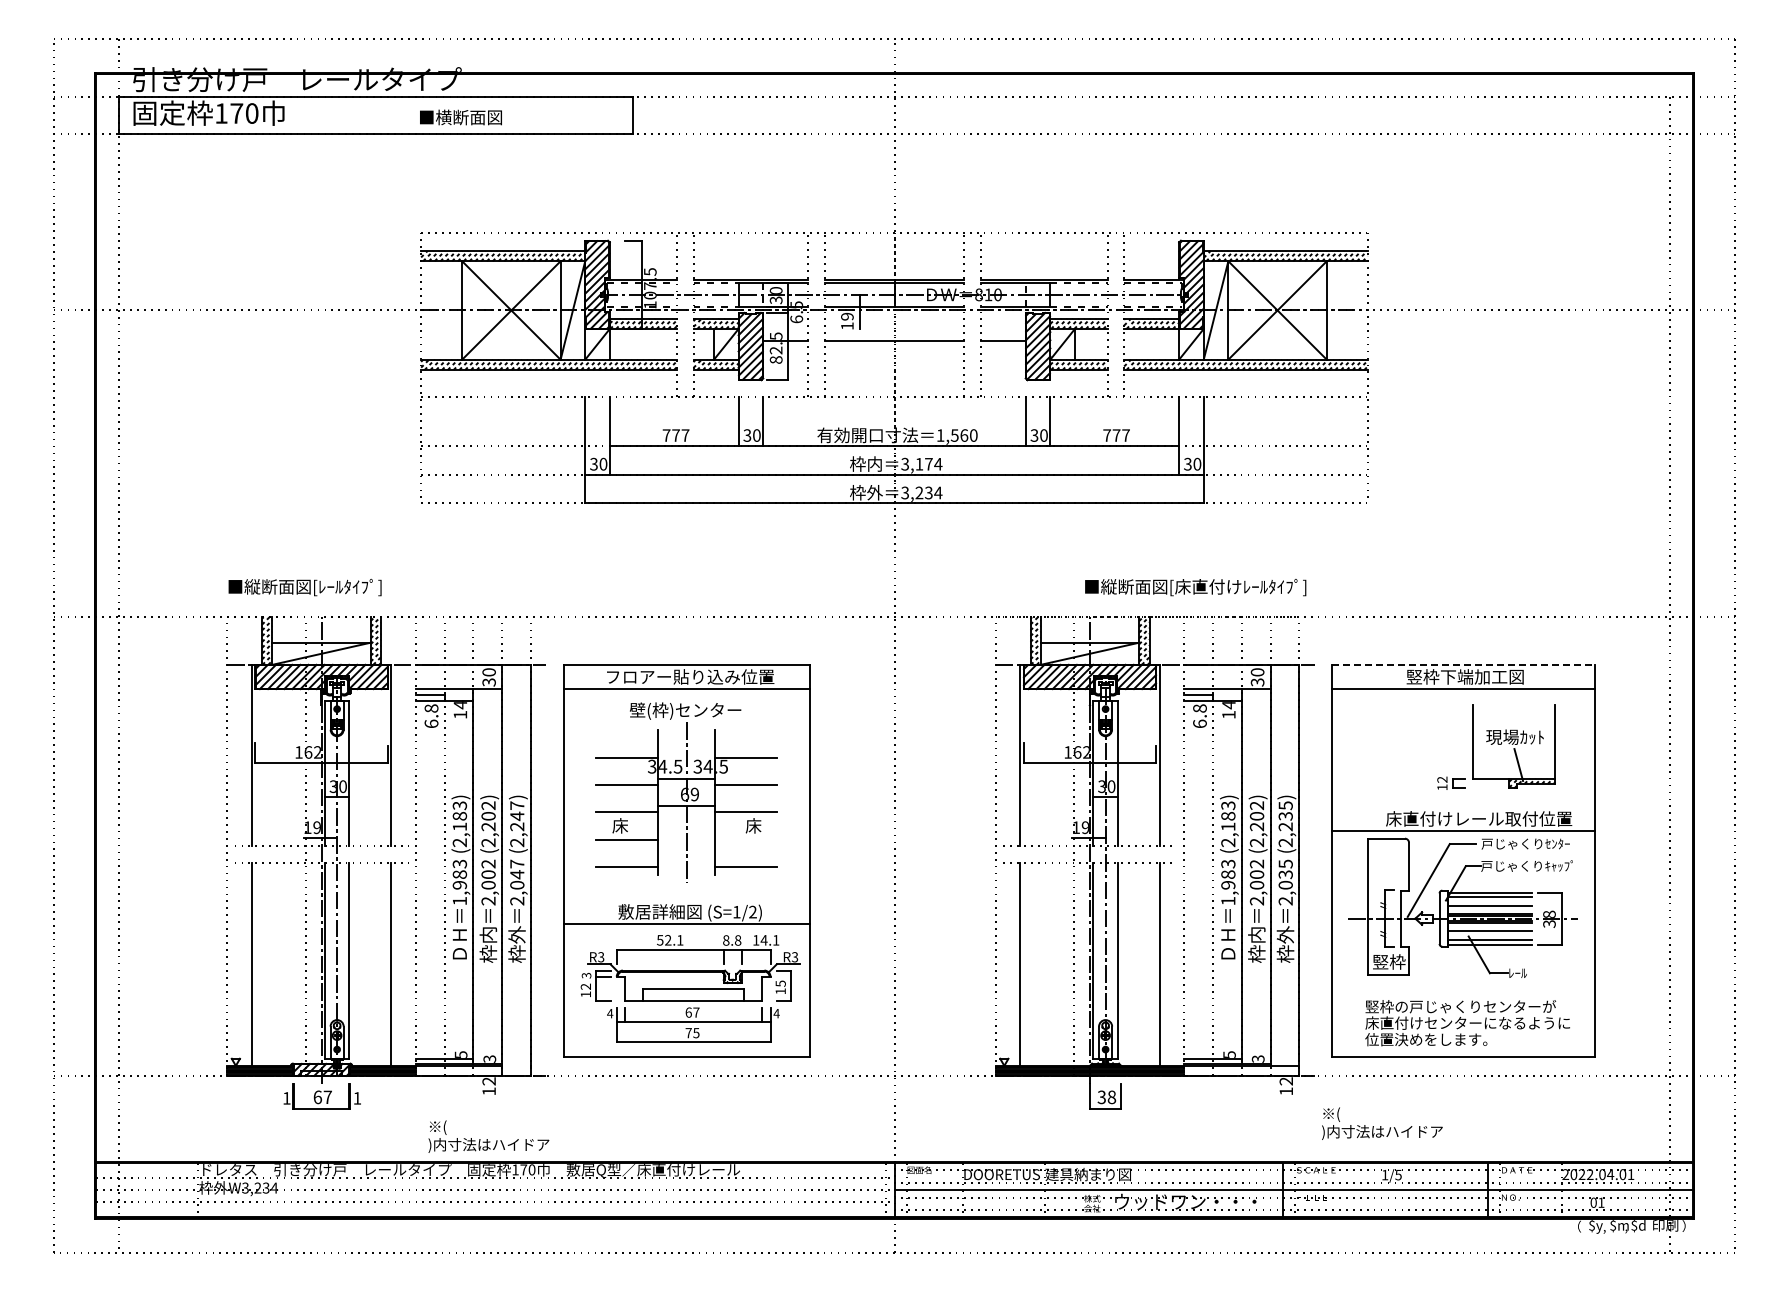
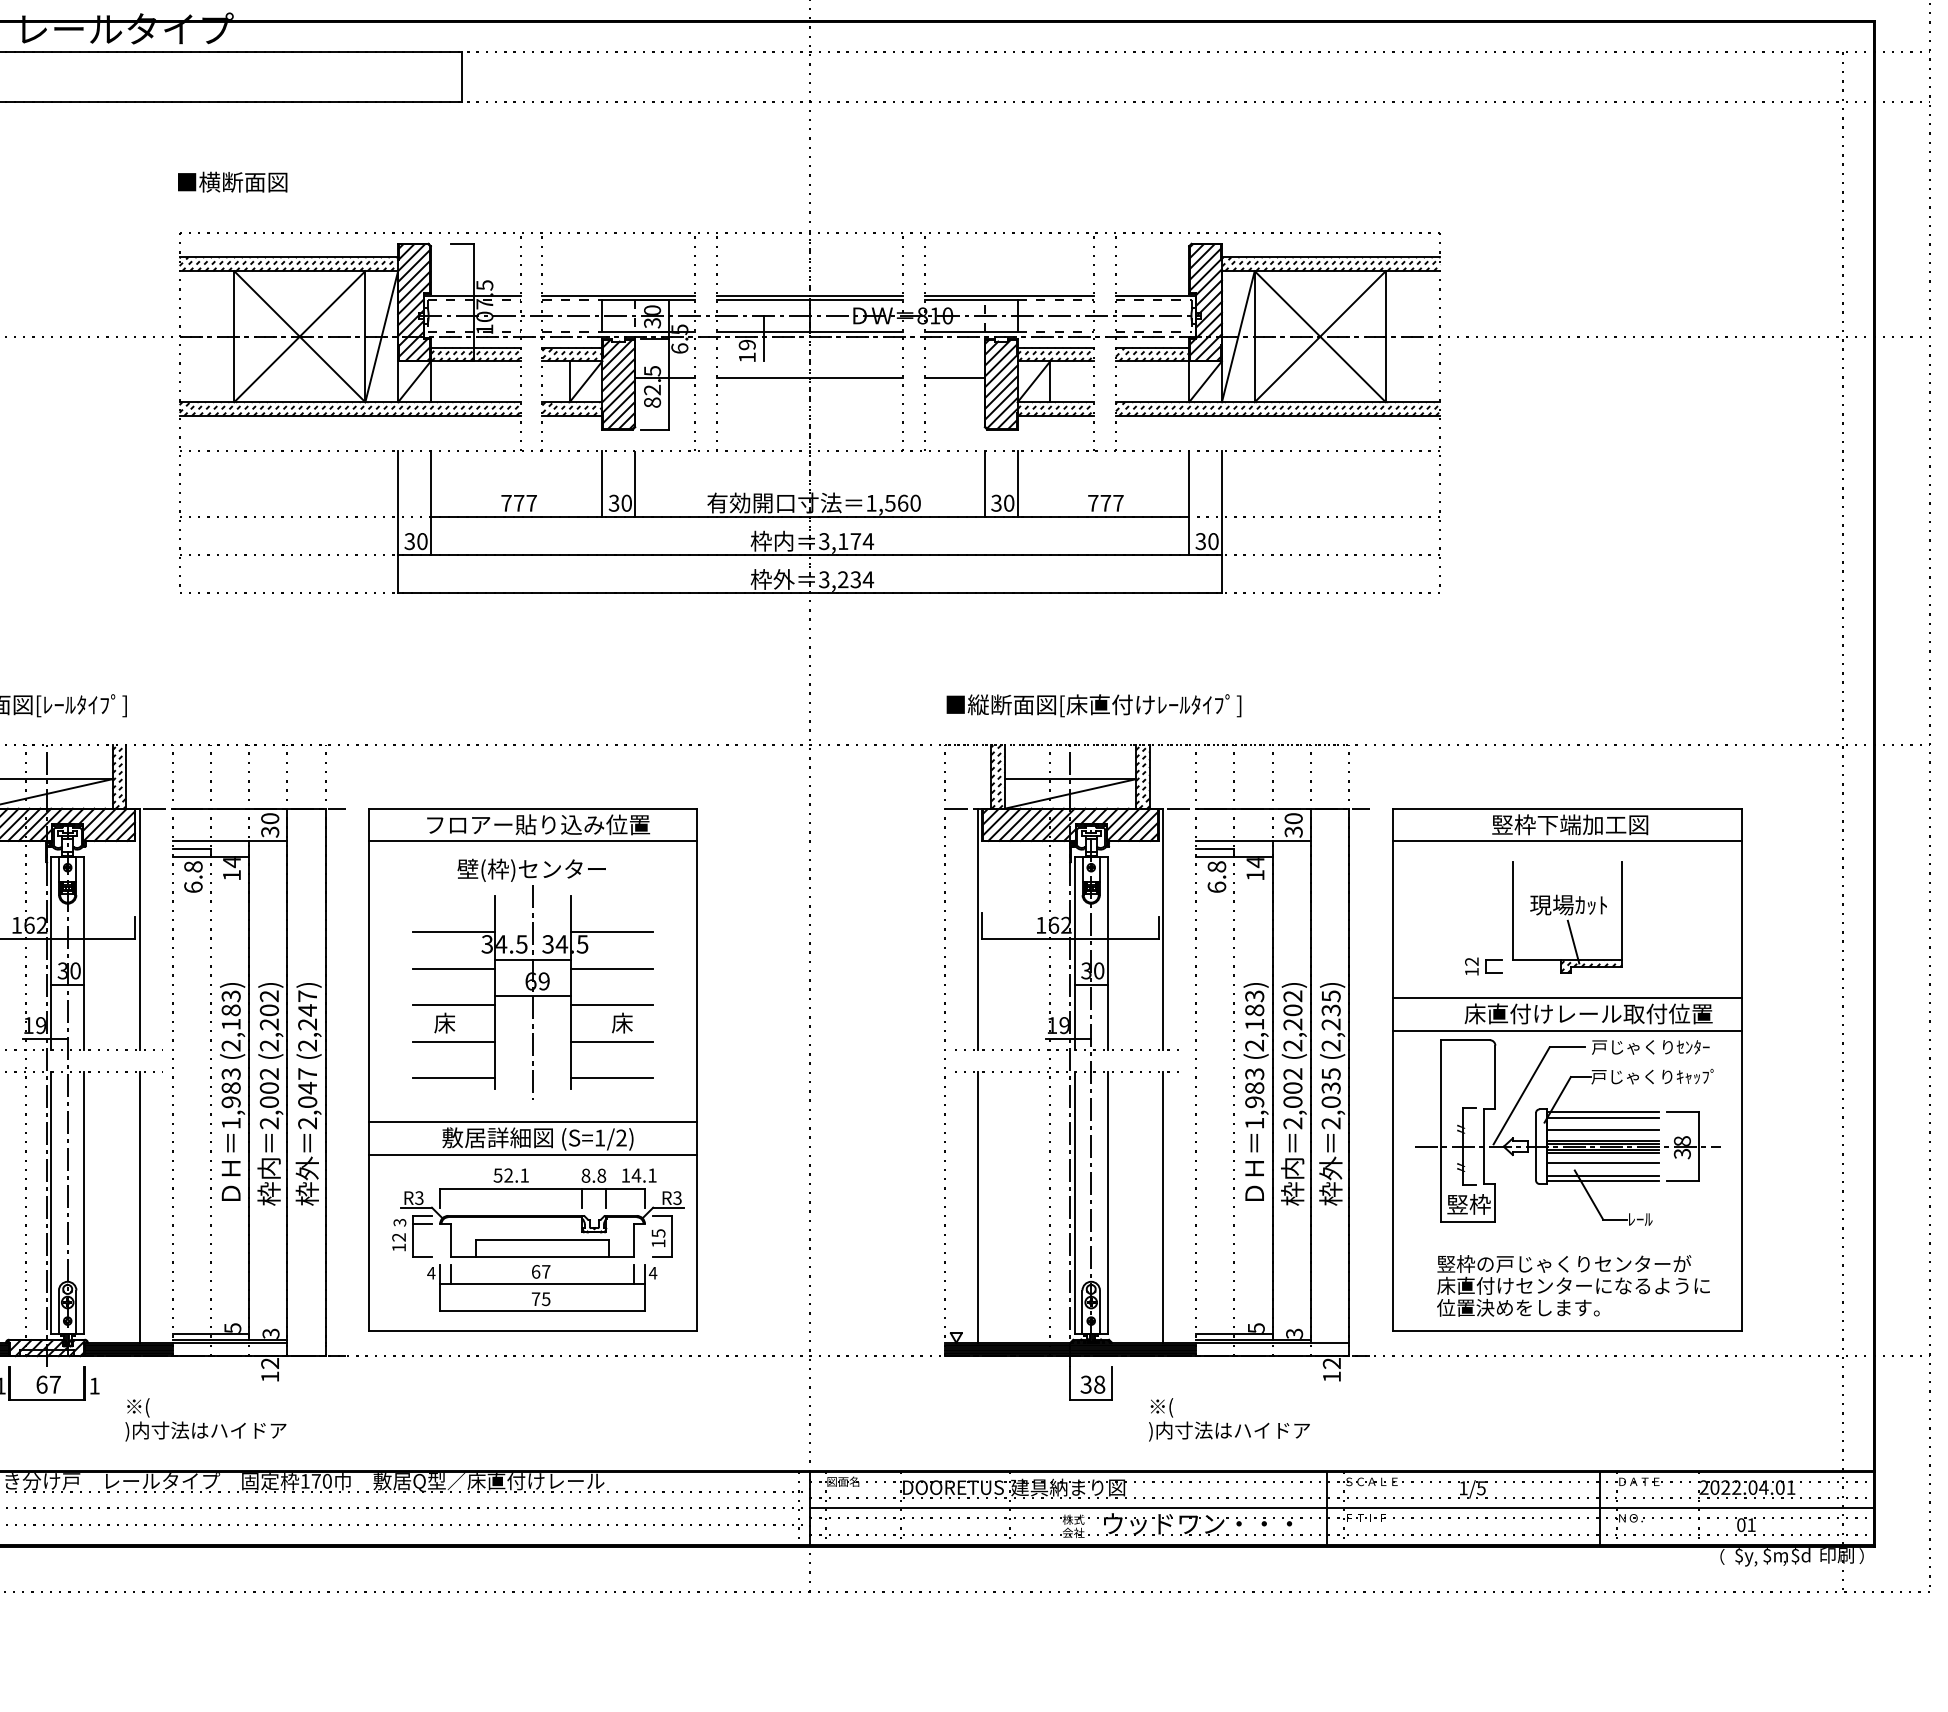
text: (460, 117) -> (232, 182), moved
text: (1195, 587) -> (1093, 705), moved
line: (1463, 664) -> (1567, 808), dashed -> solid
part: (1496, 746) -> (1543, 917), moved
line: (1463, 806) -> (1567, 997), added
line: (745, 839) -> (611, 1041), added
line: (686, 899) -> (533, 1121), added
text: (1382, 1123) -> (1229, 1419), moved
text: (488, 1136) -> (205, 1419), moved

